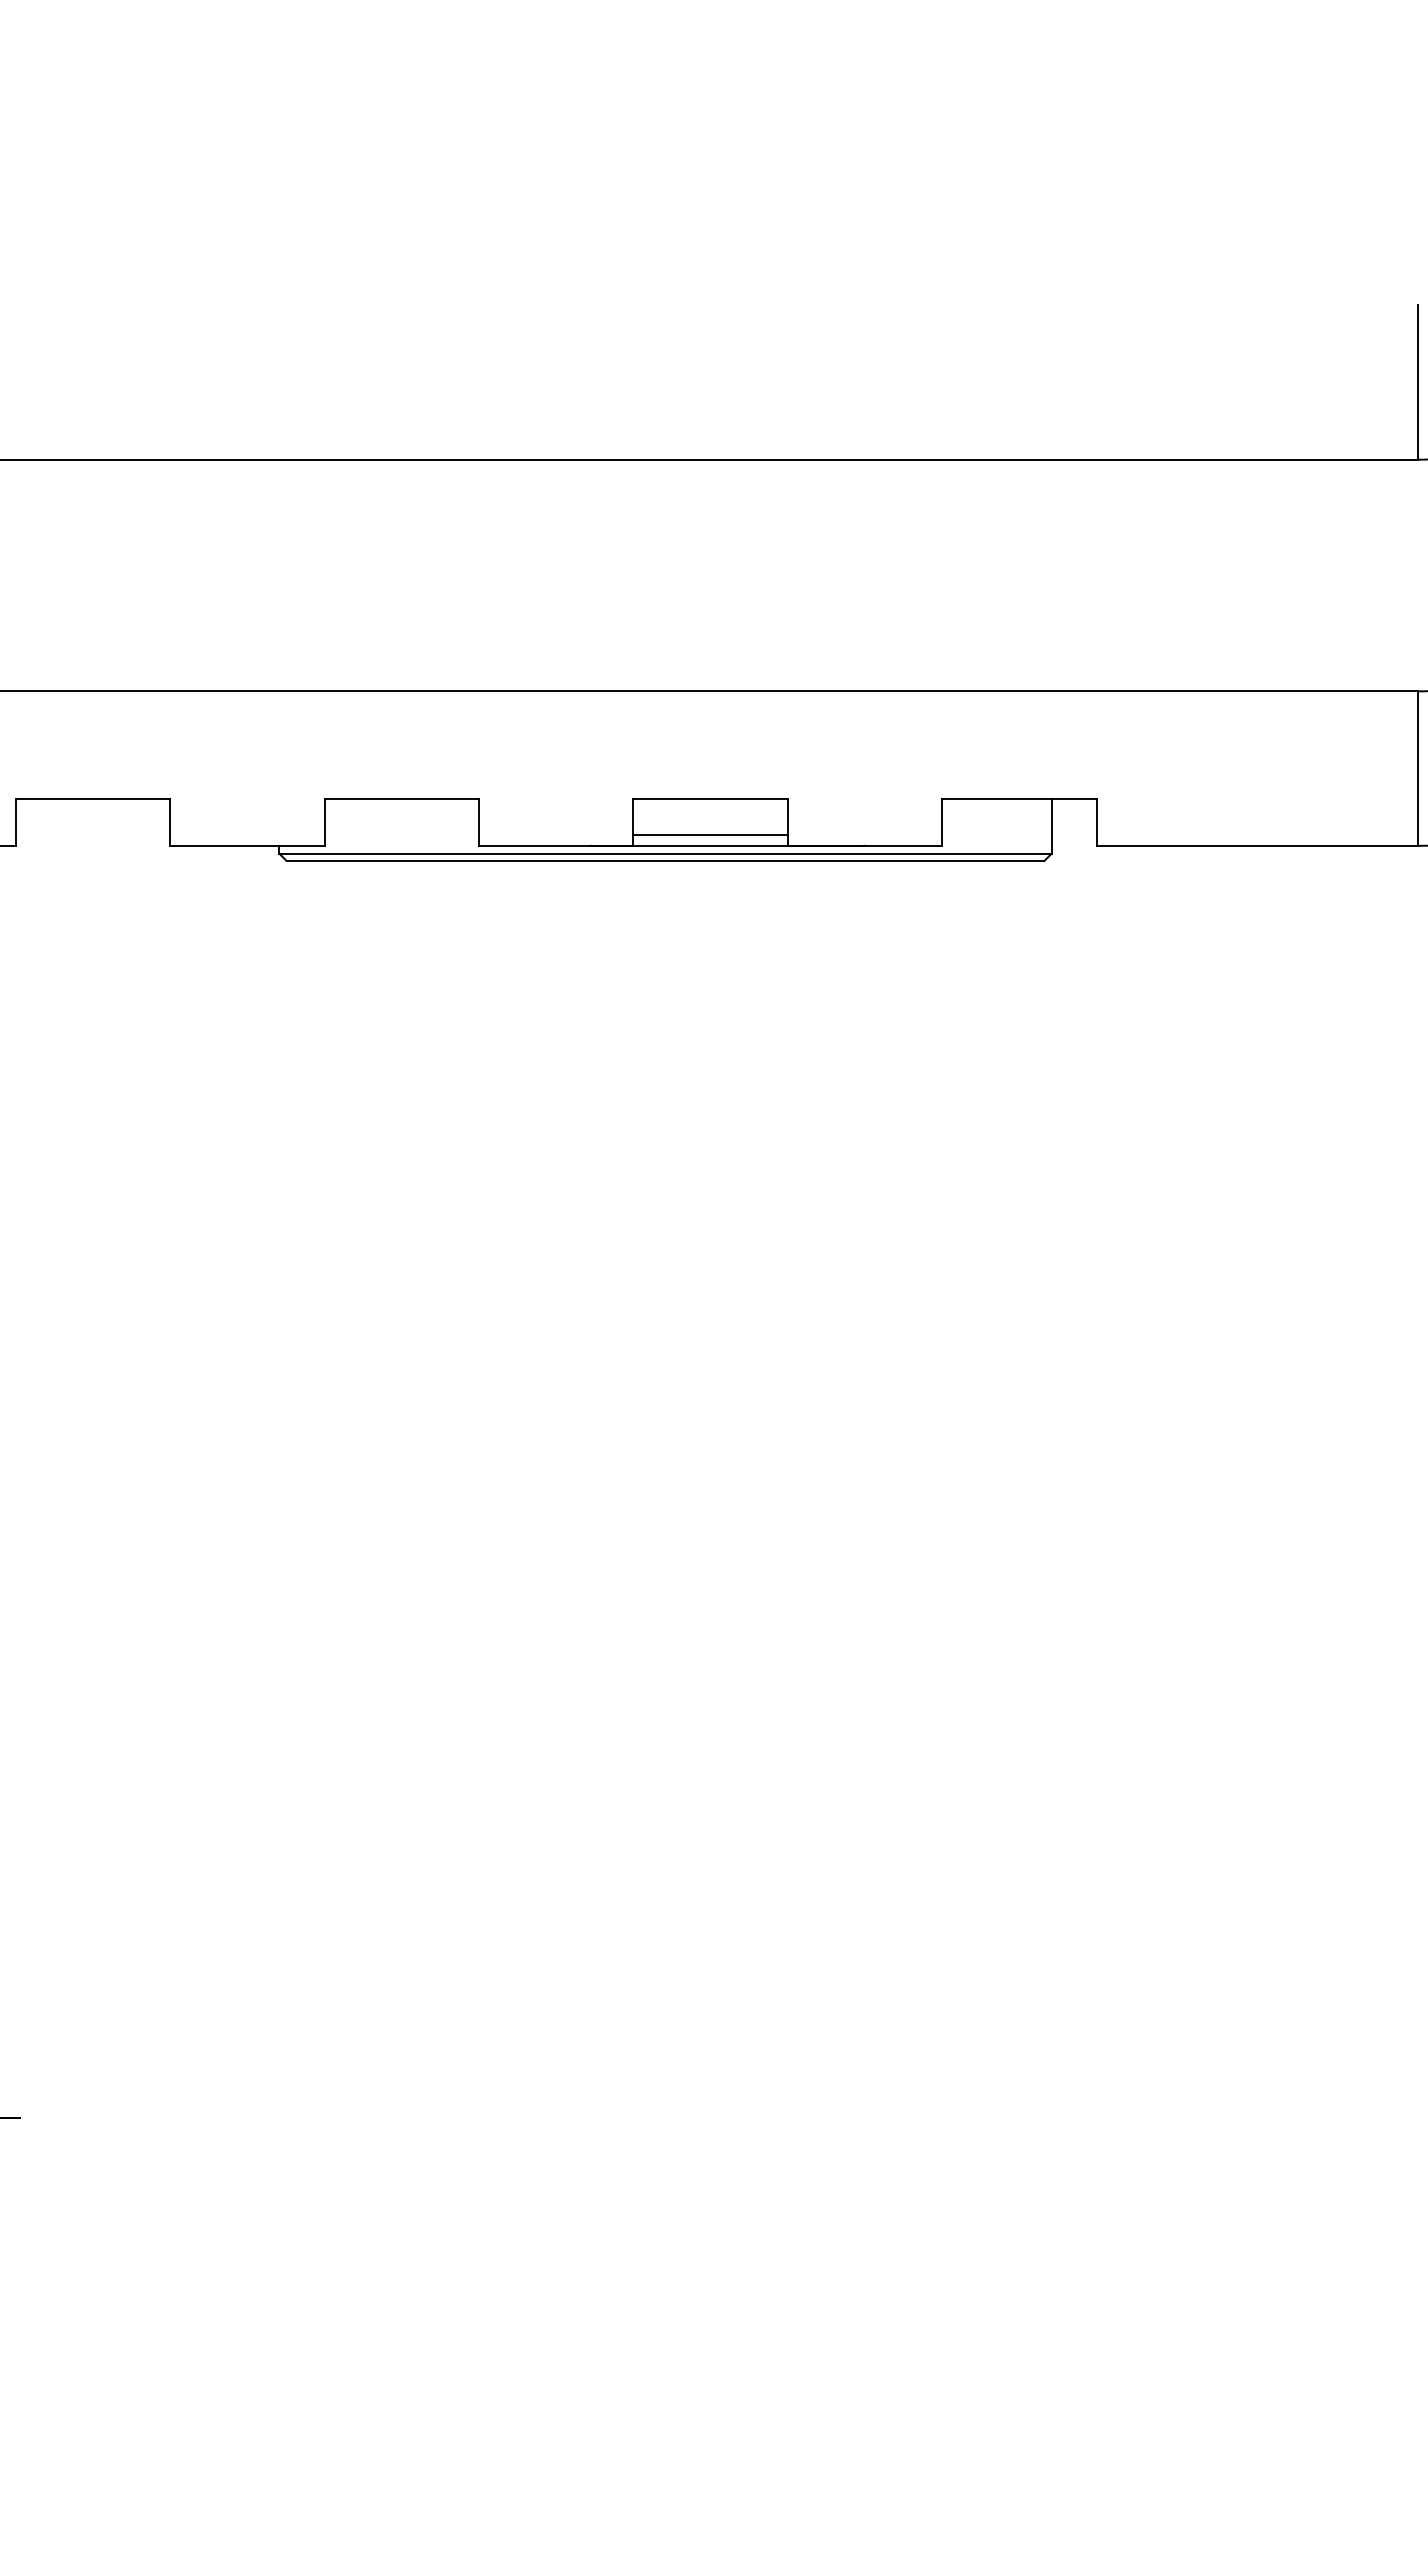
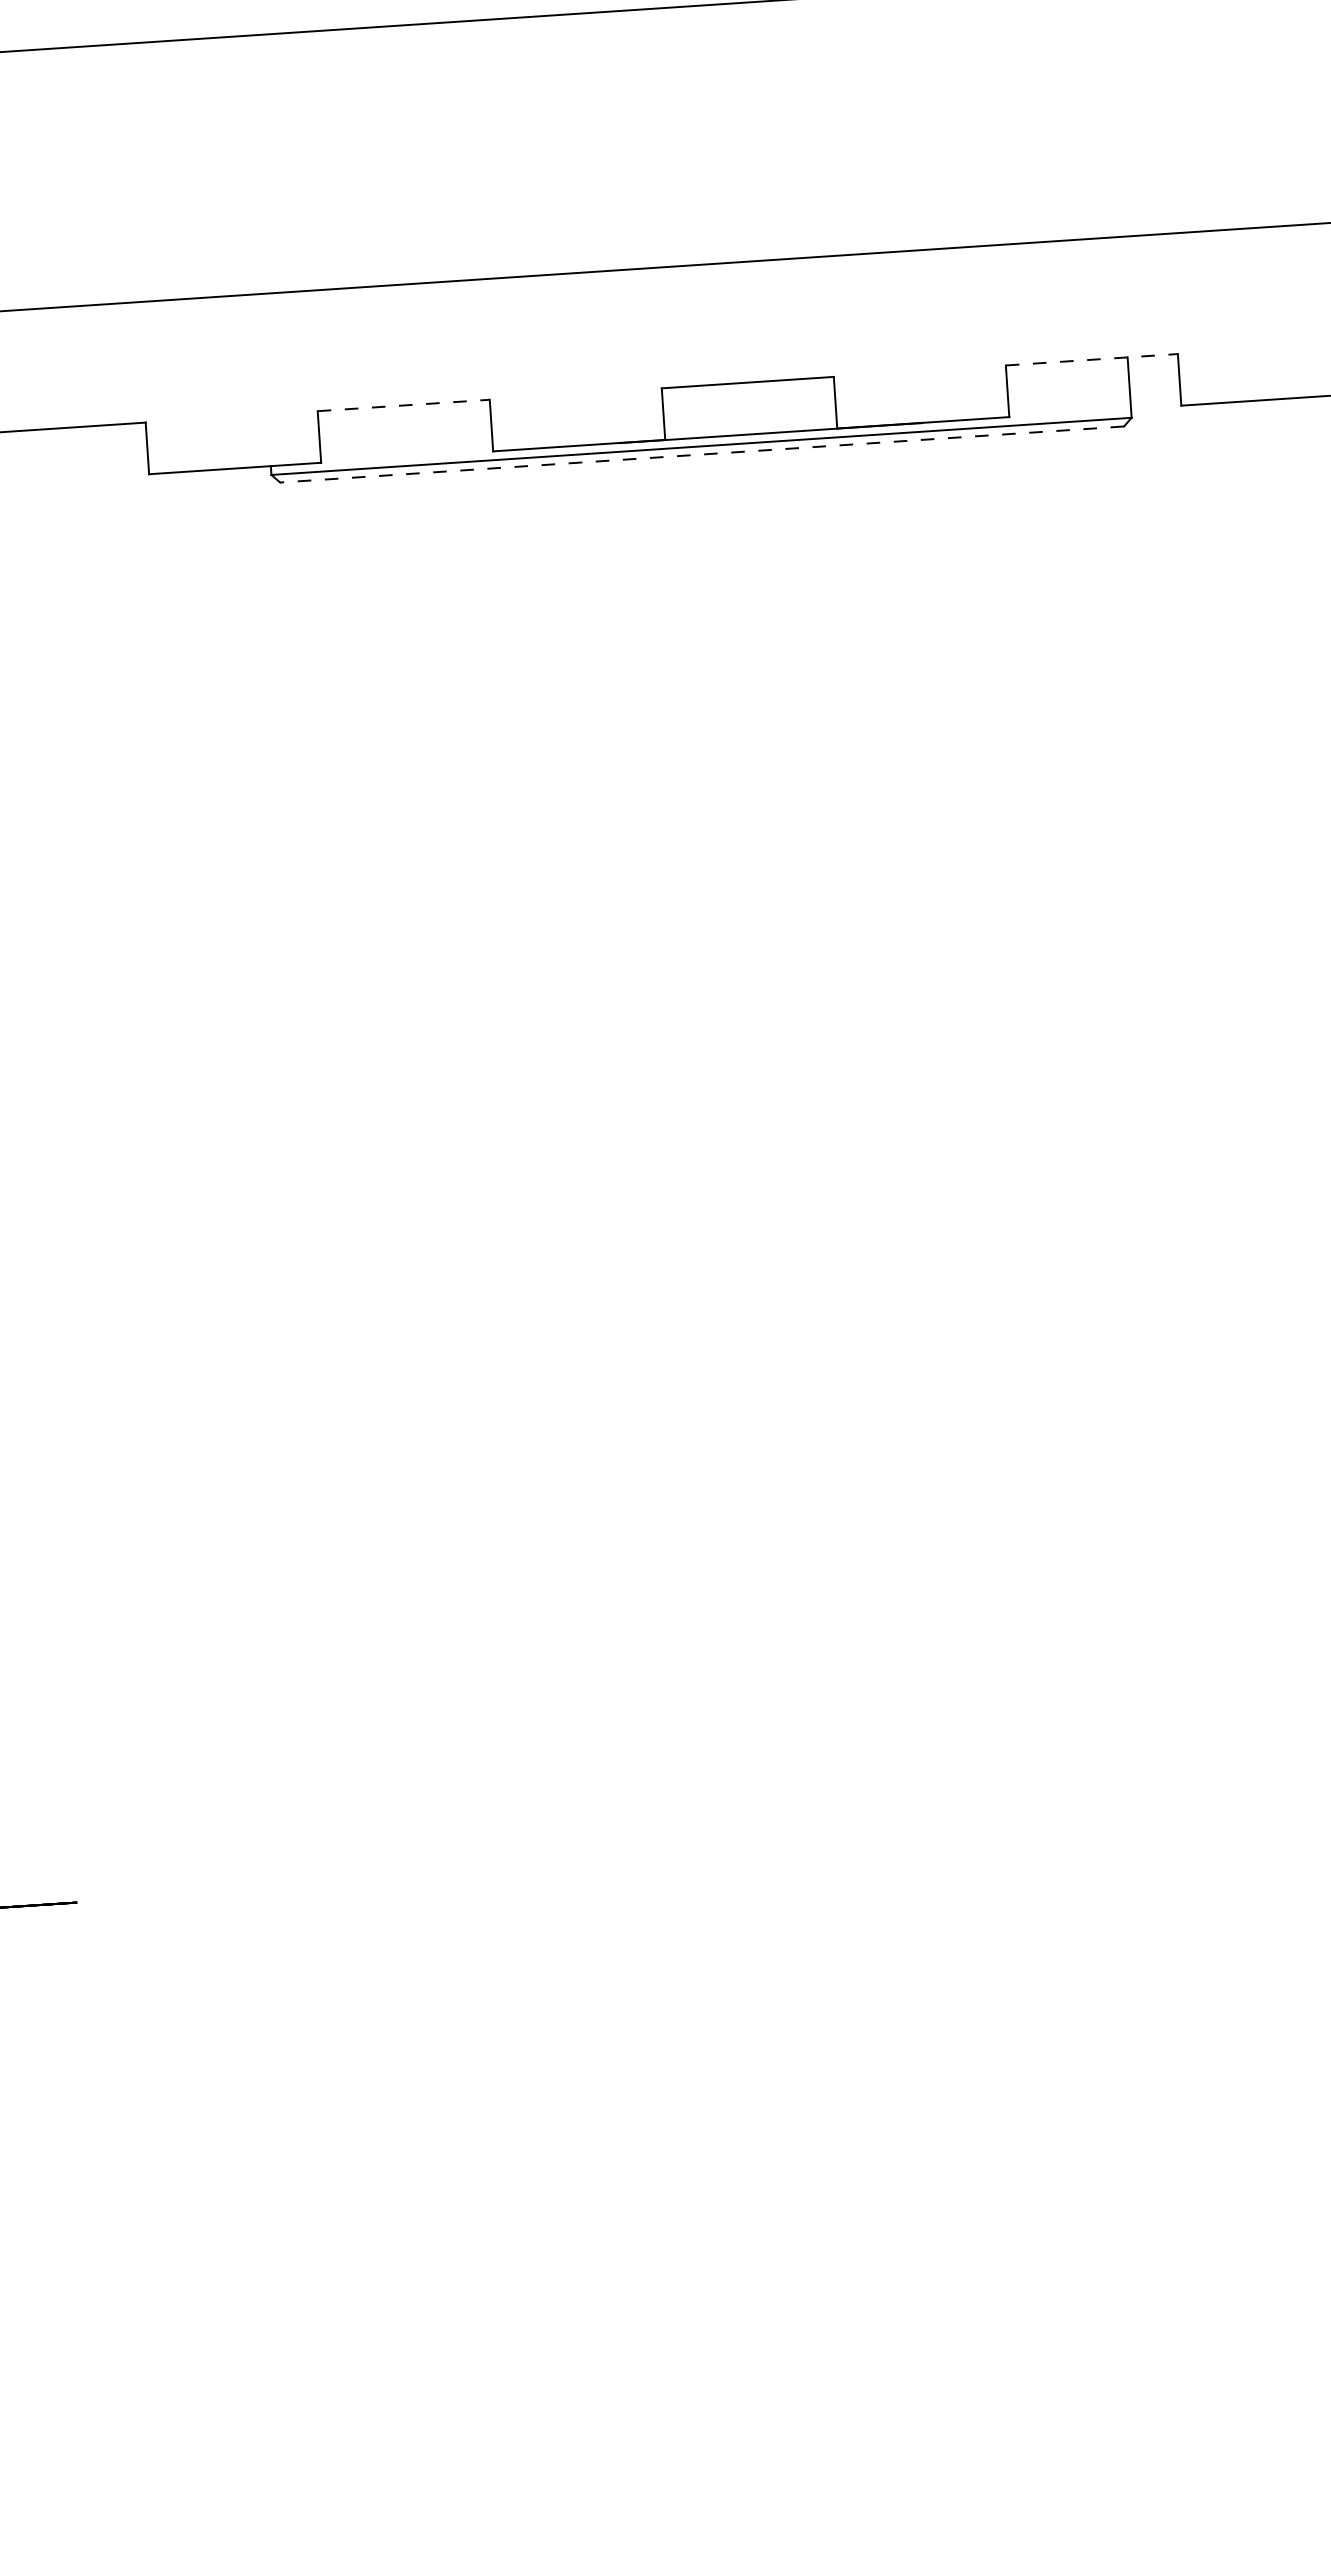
line: (402, 799) -> (404, 405), solid -> dashed
line: (1020, 799) -> (1092, 359), solid -> dashed
line: (710, 834) -> (750, 421), removed
line: (665, 861) -> (702, 455), solid -> dashed

